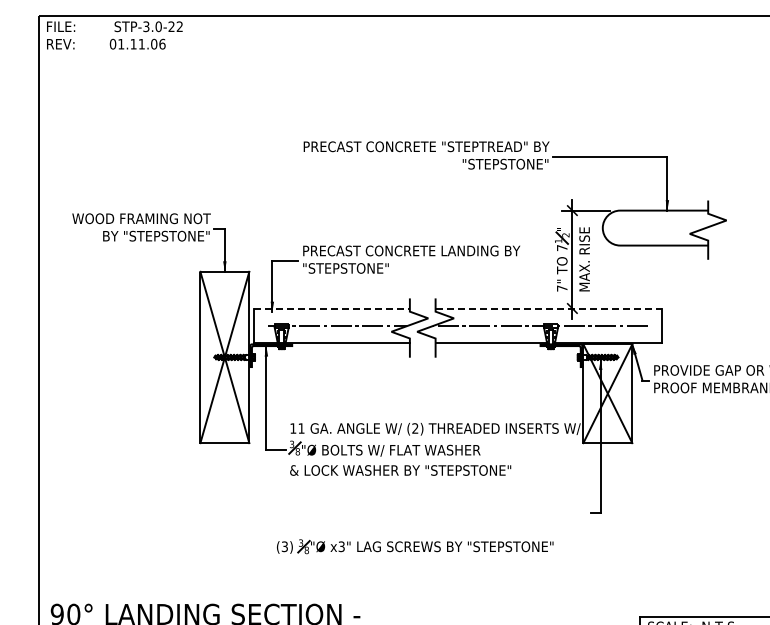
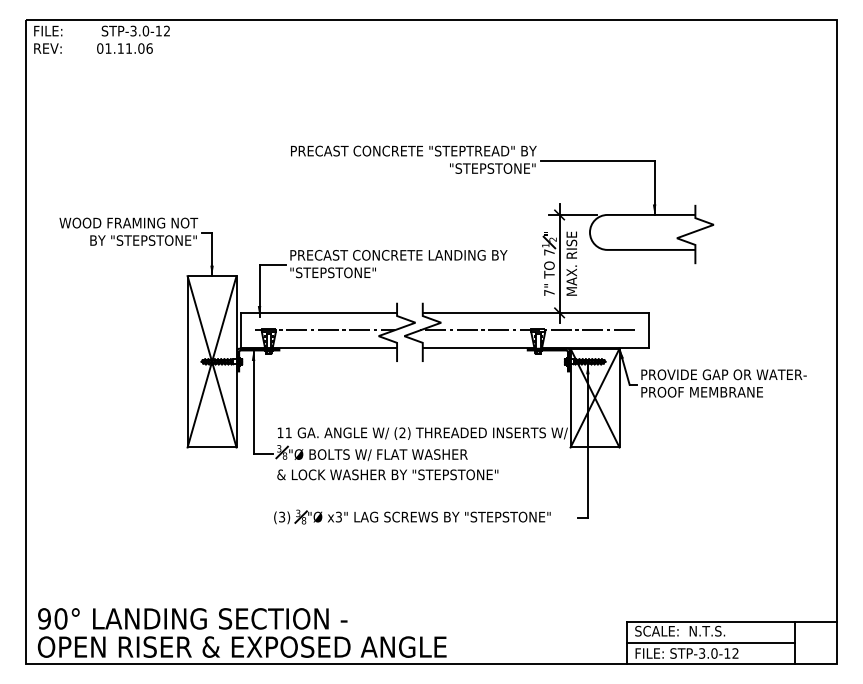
text: (171, 26) -> (158, 30), ^ISTP-3.0-22 -> ^ISTP-3.0-12
line: (332, 308) -> (319, 312), dashed -> solid
line: (549, 308) -> (536, 312), dashed -> solid
part: (415, 546) -> (412, 516), moved

